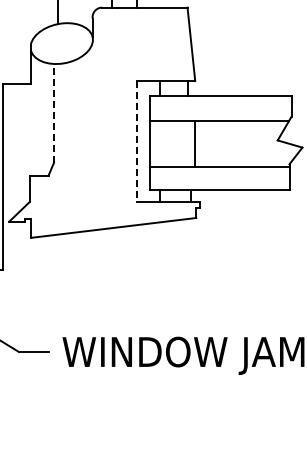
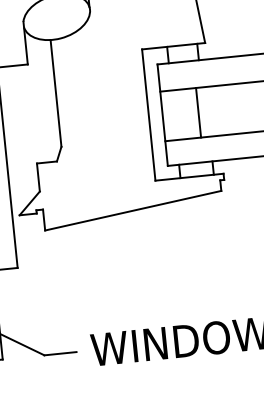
line: (54, 112) -> (56, 92), dashed -> solid
line: (136, 141) -> (148, 114), dashed -> solid
line: (194, 144) -> (198, 112), moved

